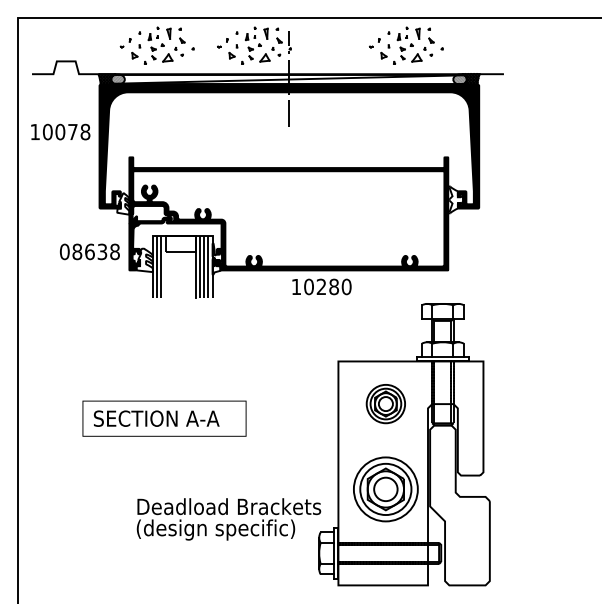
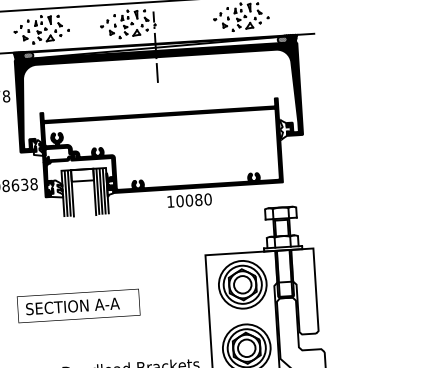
part: (156, 45) -> (41, 29), moved
line: (165, 267) -> (72, 193), added
text: (321, 286) -> (189, 200), 10280 -> 10080
part: (385, 403) -> (242, 284), size x1.67

